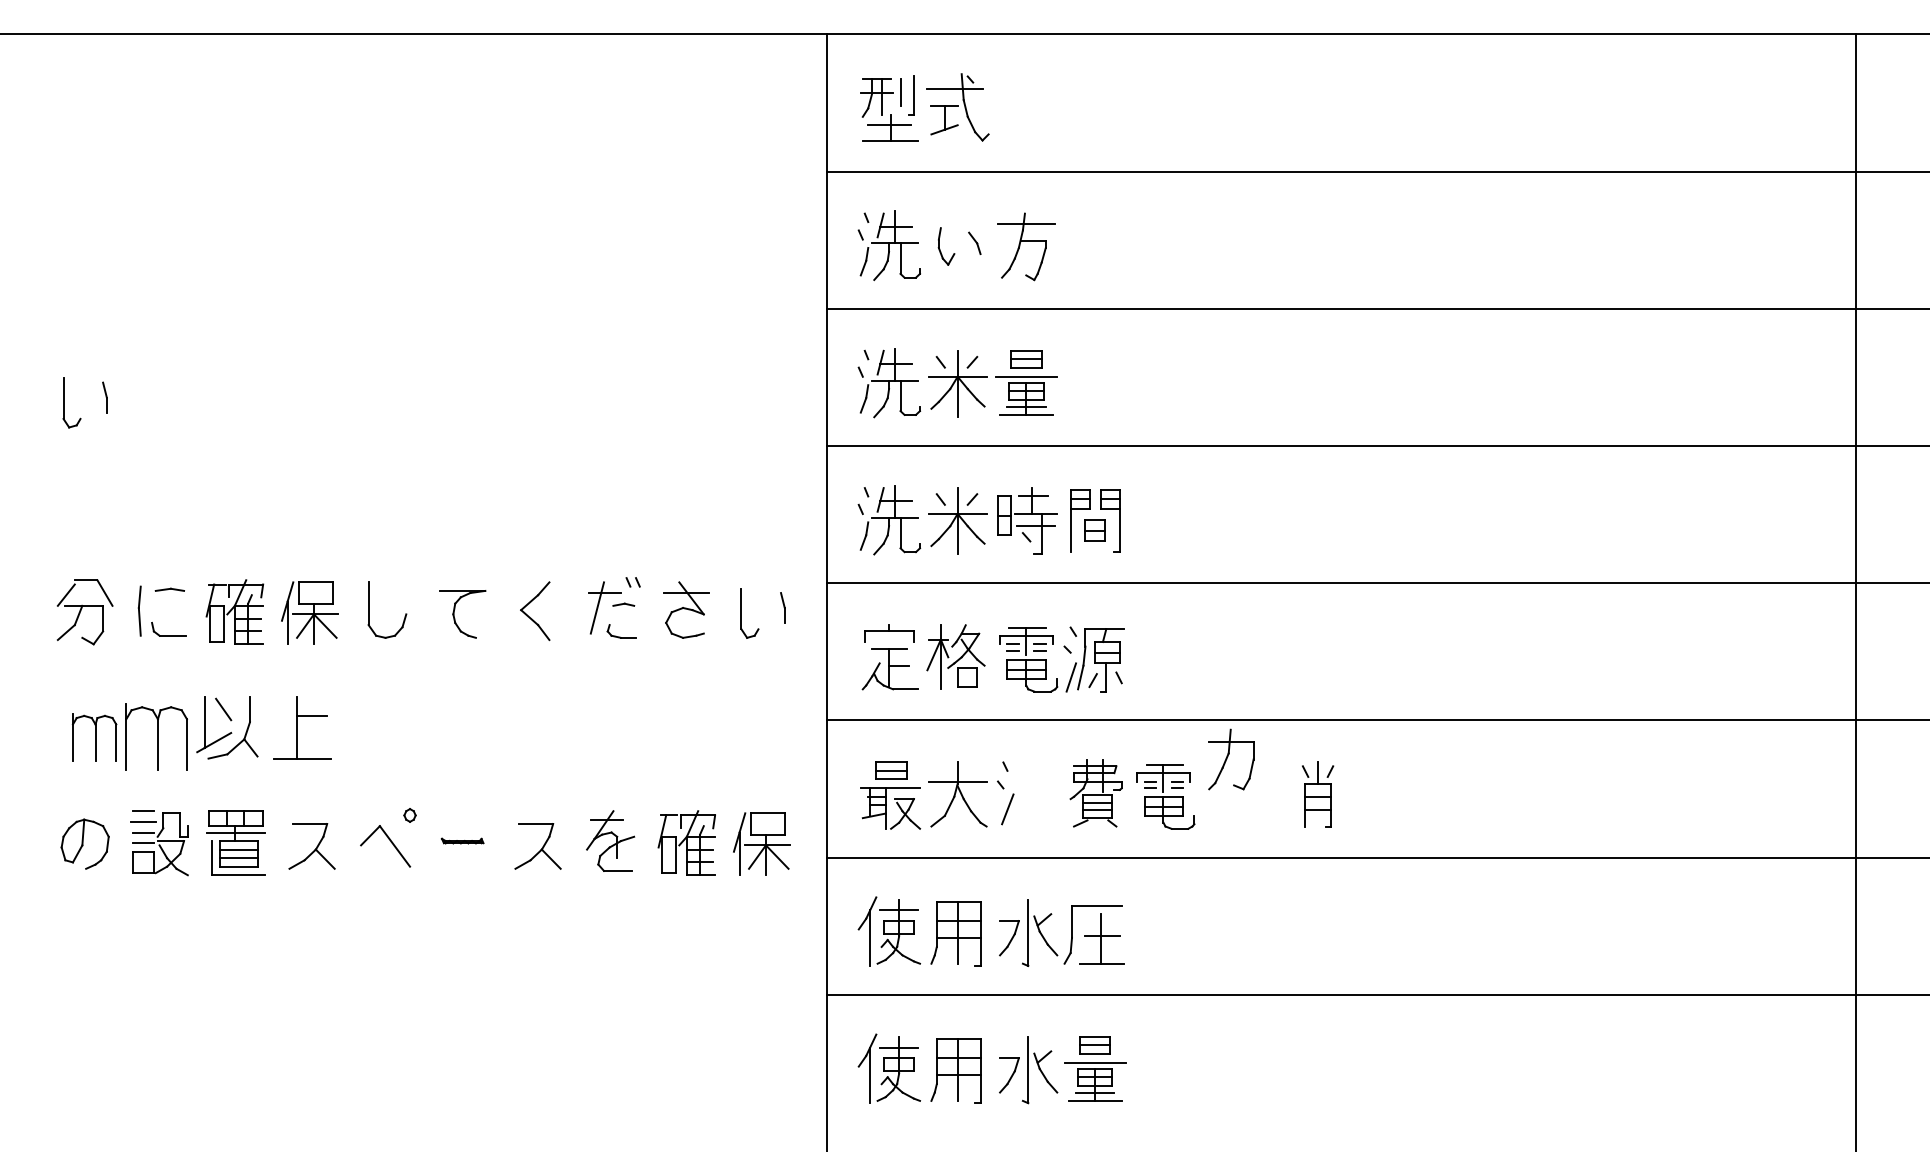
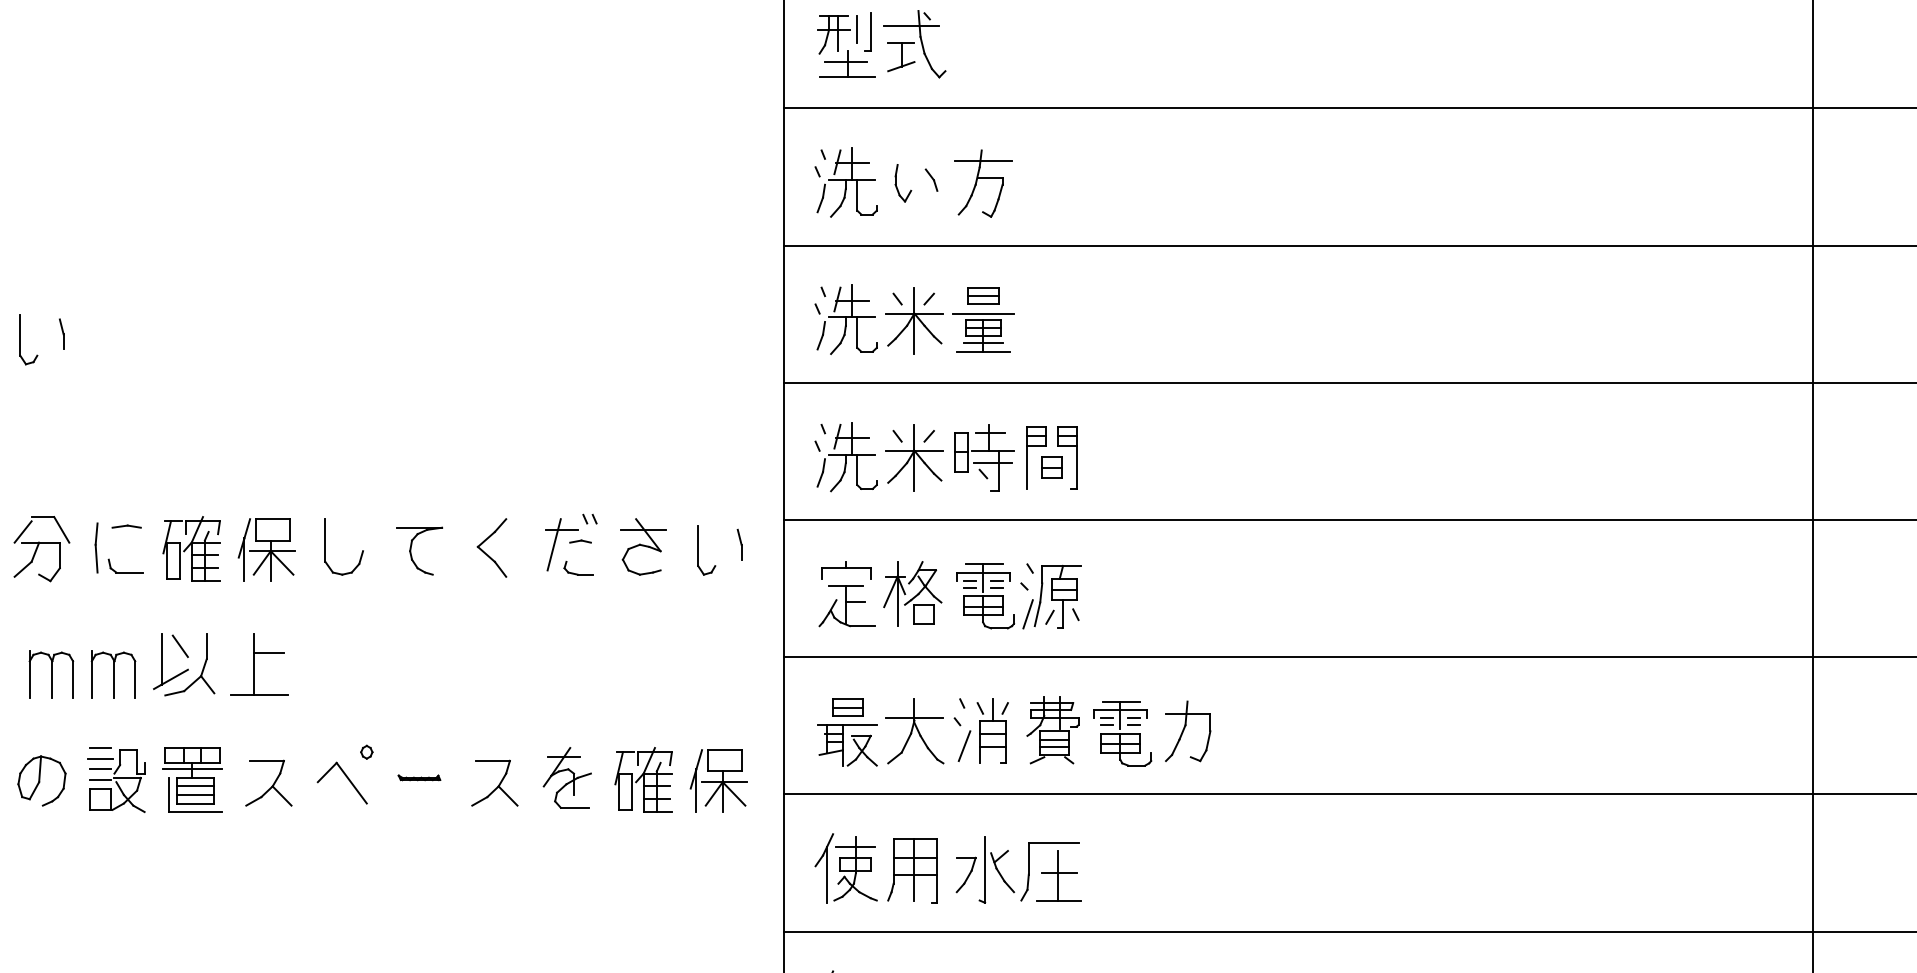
part: (156, 737) -> (113, 674), size x0.71
part: (1231, 759) -> (1188, 731), moved
part: (1318, 794) -> (993, 731), moved

